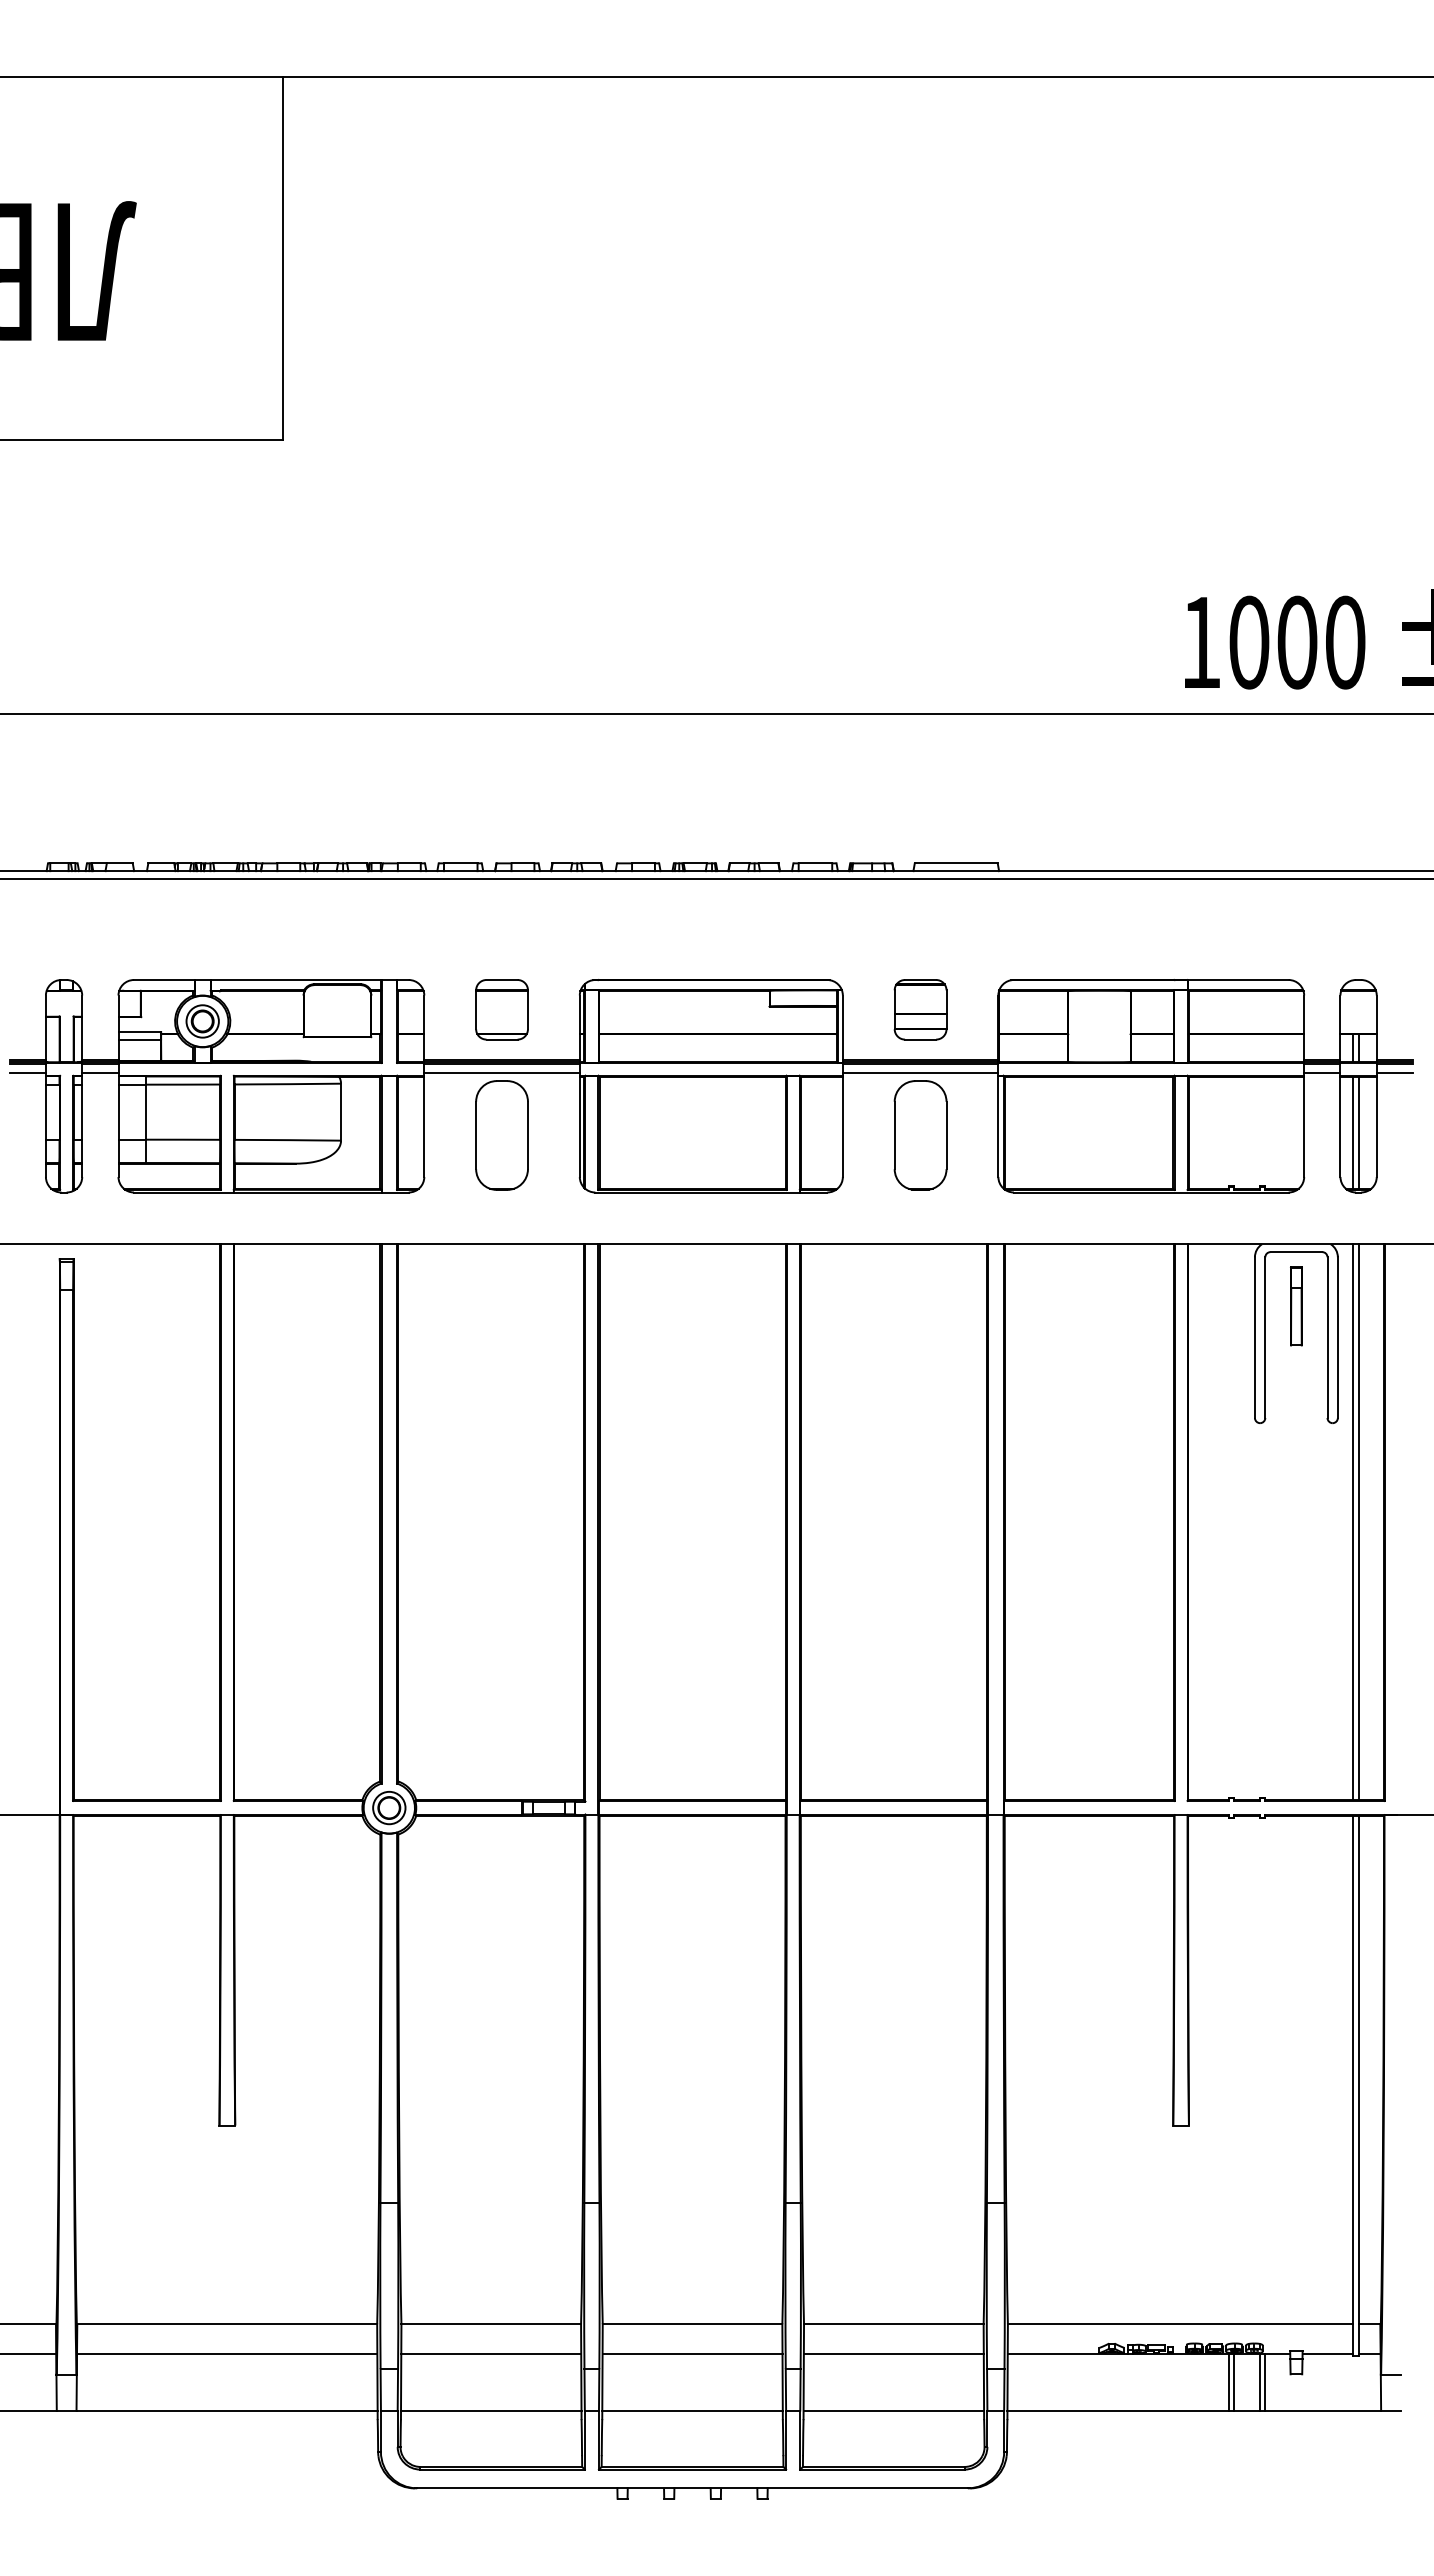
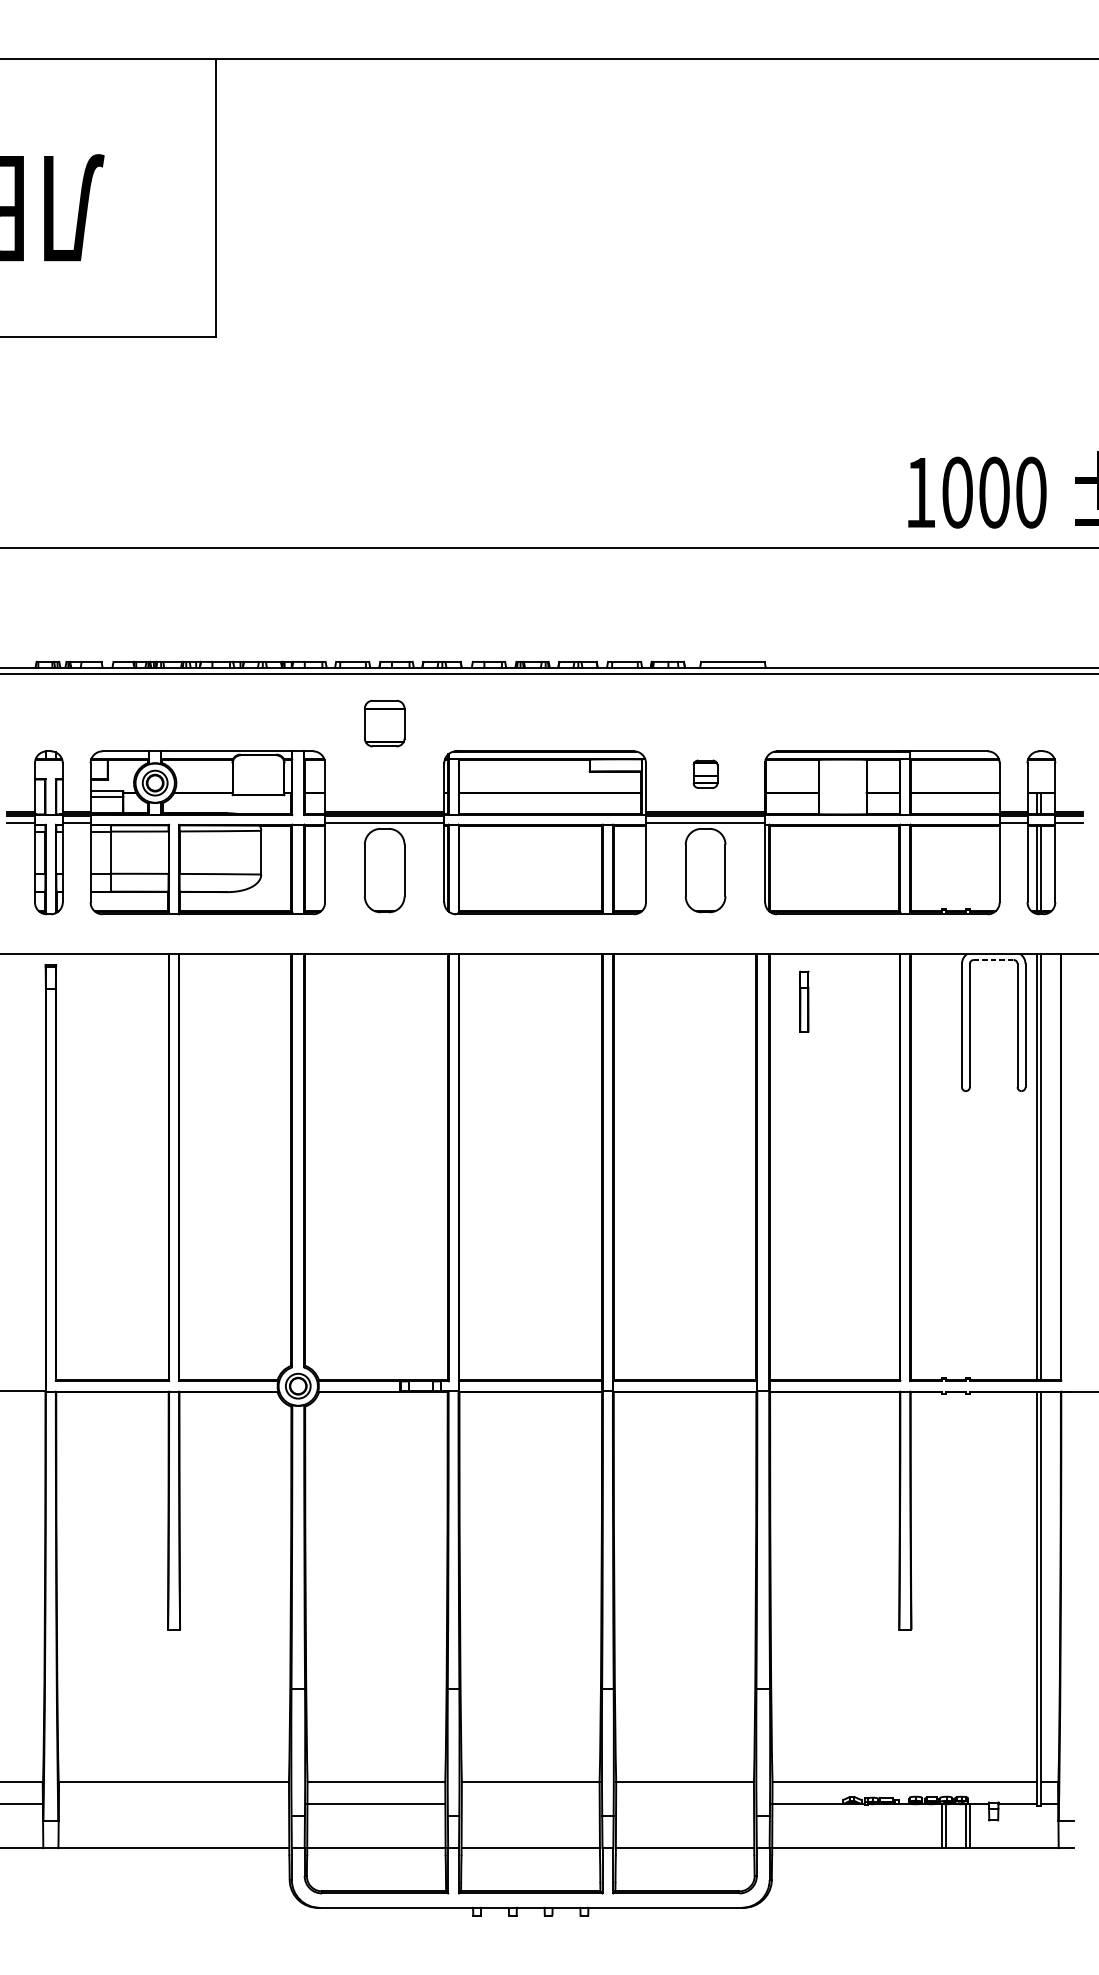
part: (501, 1009) -> (384, 723), moved
part: (920, 1009) -> (705, 773), size x0.6
line: (1296, 1252) -> (993, 960), solid -> dashed
part: (1296, 1306) -> (804, 1001), moved
line: (227, 2353) -> (174, 1804), removed
line: (692, 2353) -> (530, 1804), removed
line: (893, 2353) -> (684, 1804), removed

